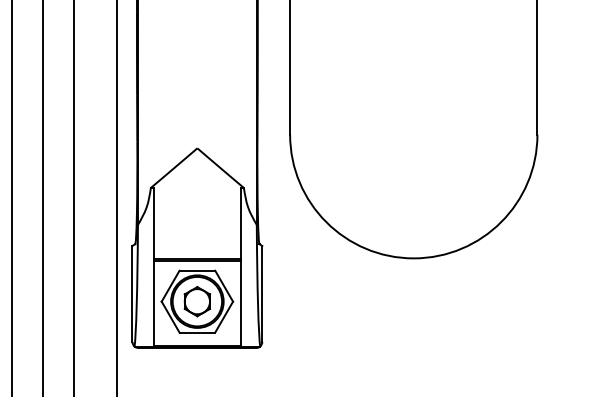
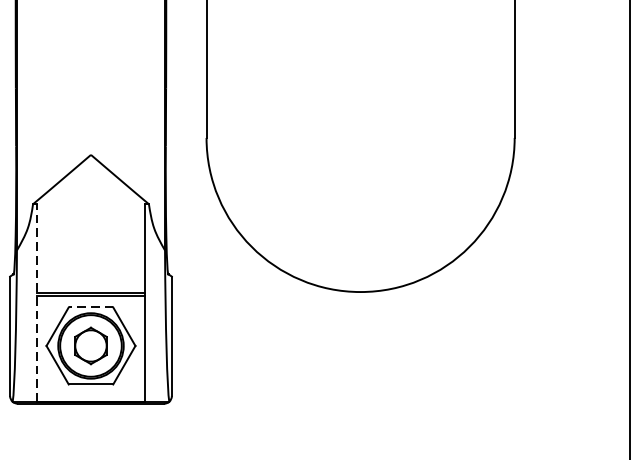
line: (154, 266) -> (37, 302), solid -> dashed
line: (197, 270) -> (91, 307), solid -> dashed

